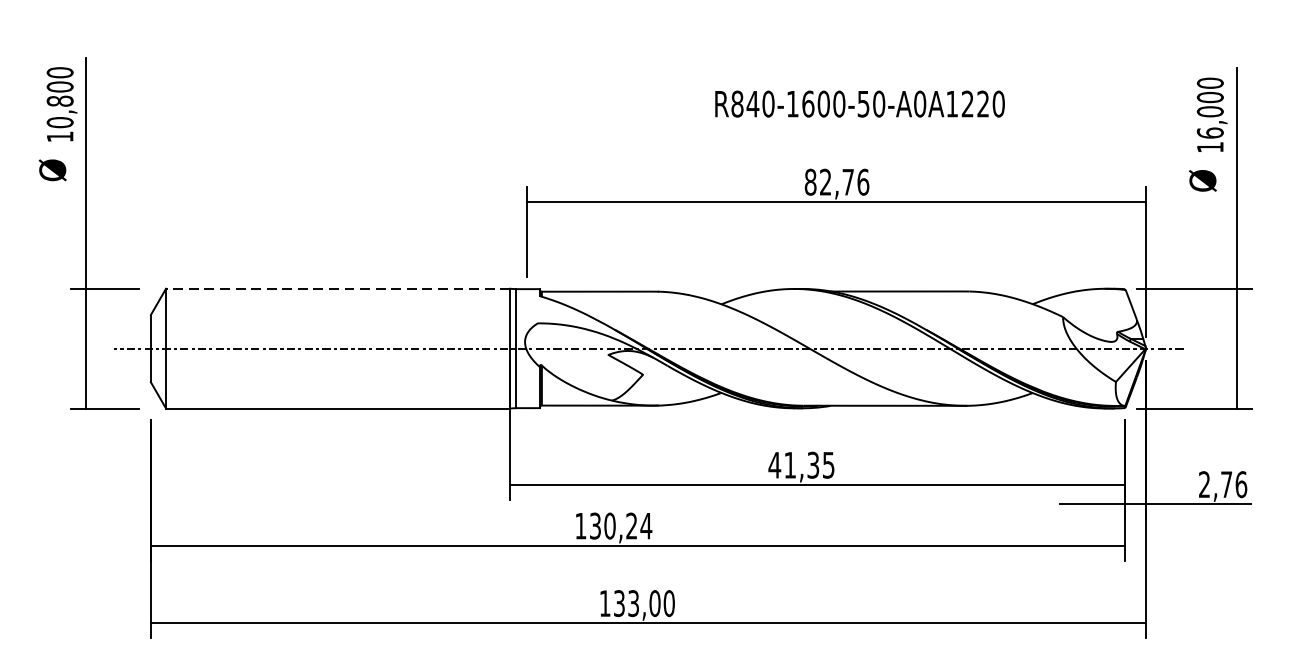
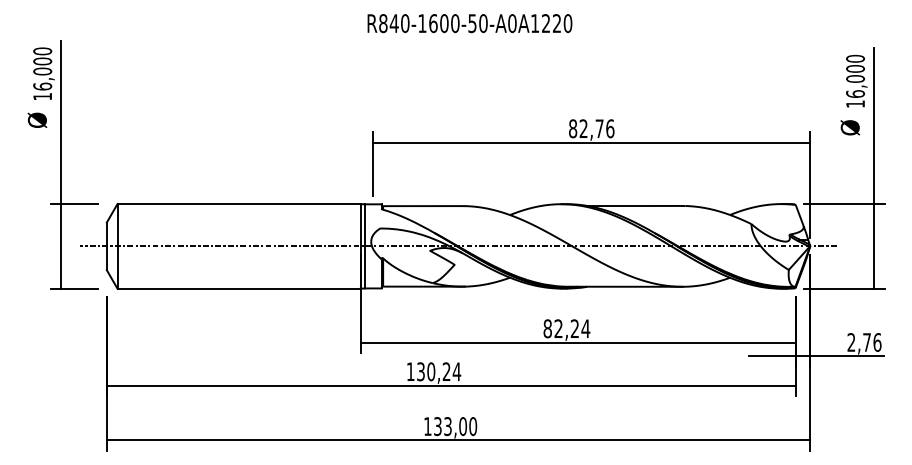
text: (859, 104) -> (469, 23), moved
text: (59, 111) -> (42, 78), 10,800 -> 16,000
line: (338, 289) -> (239, 204), dashed -> solid
text: (801, 464) -> (566, 328), 41,35 -> 82,24

